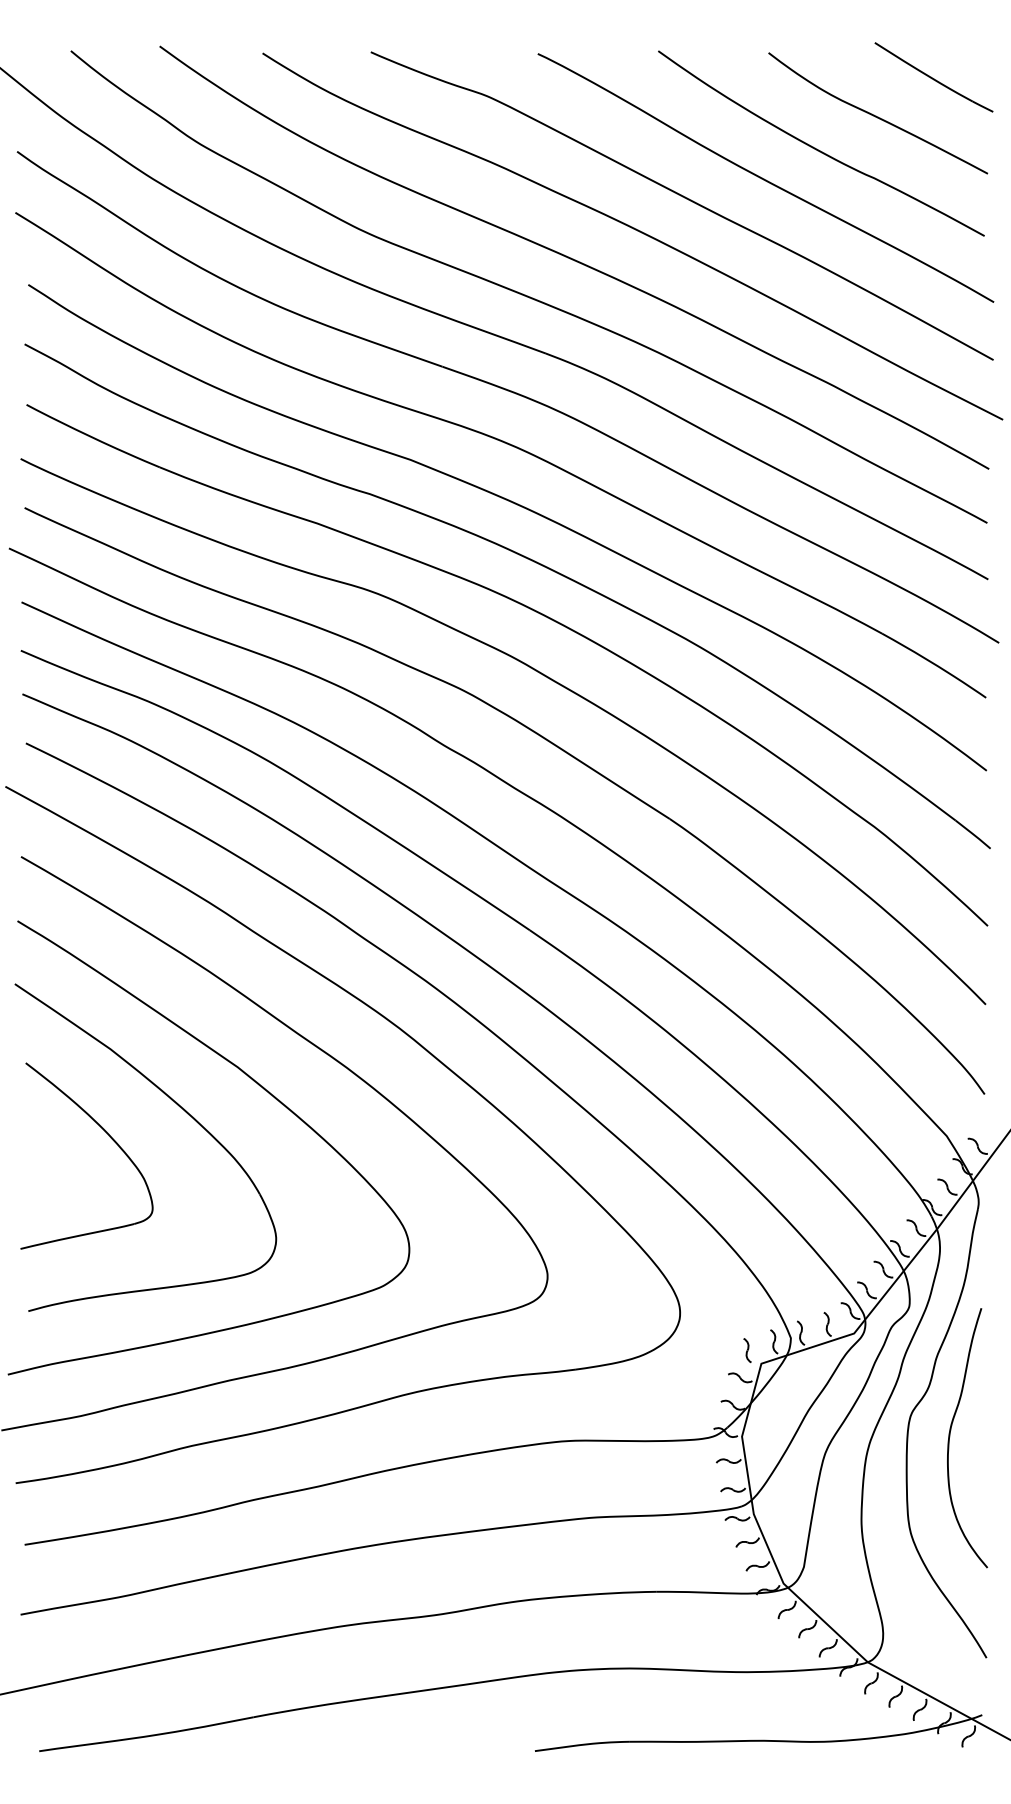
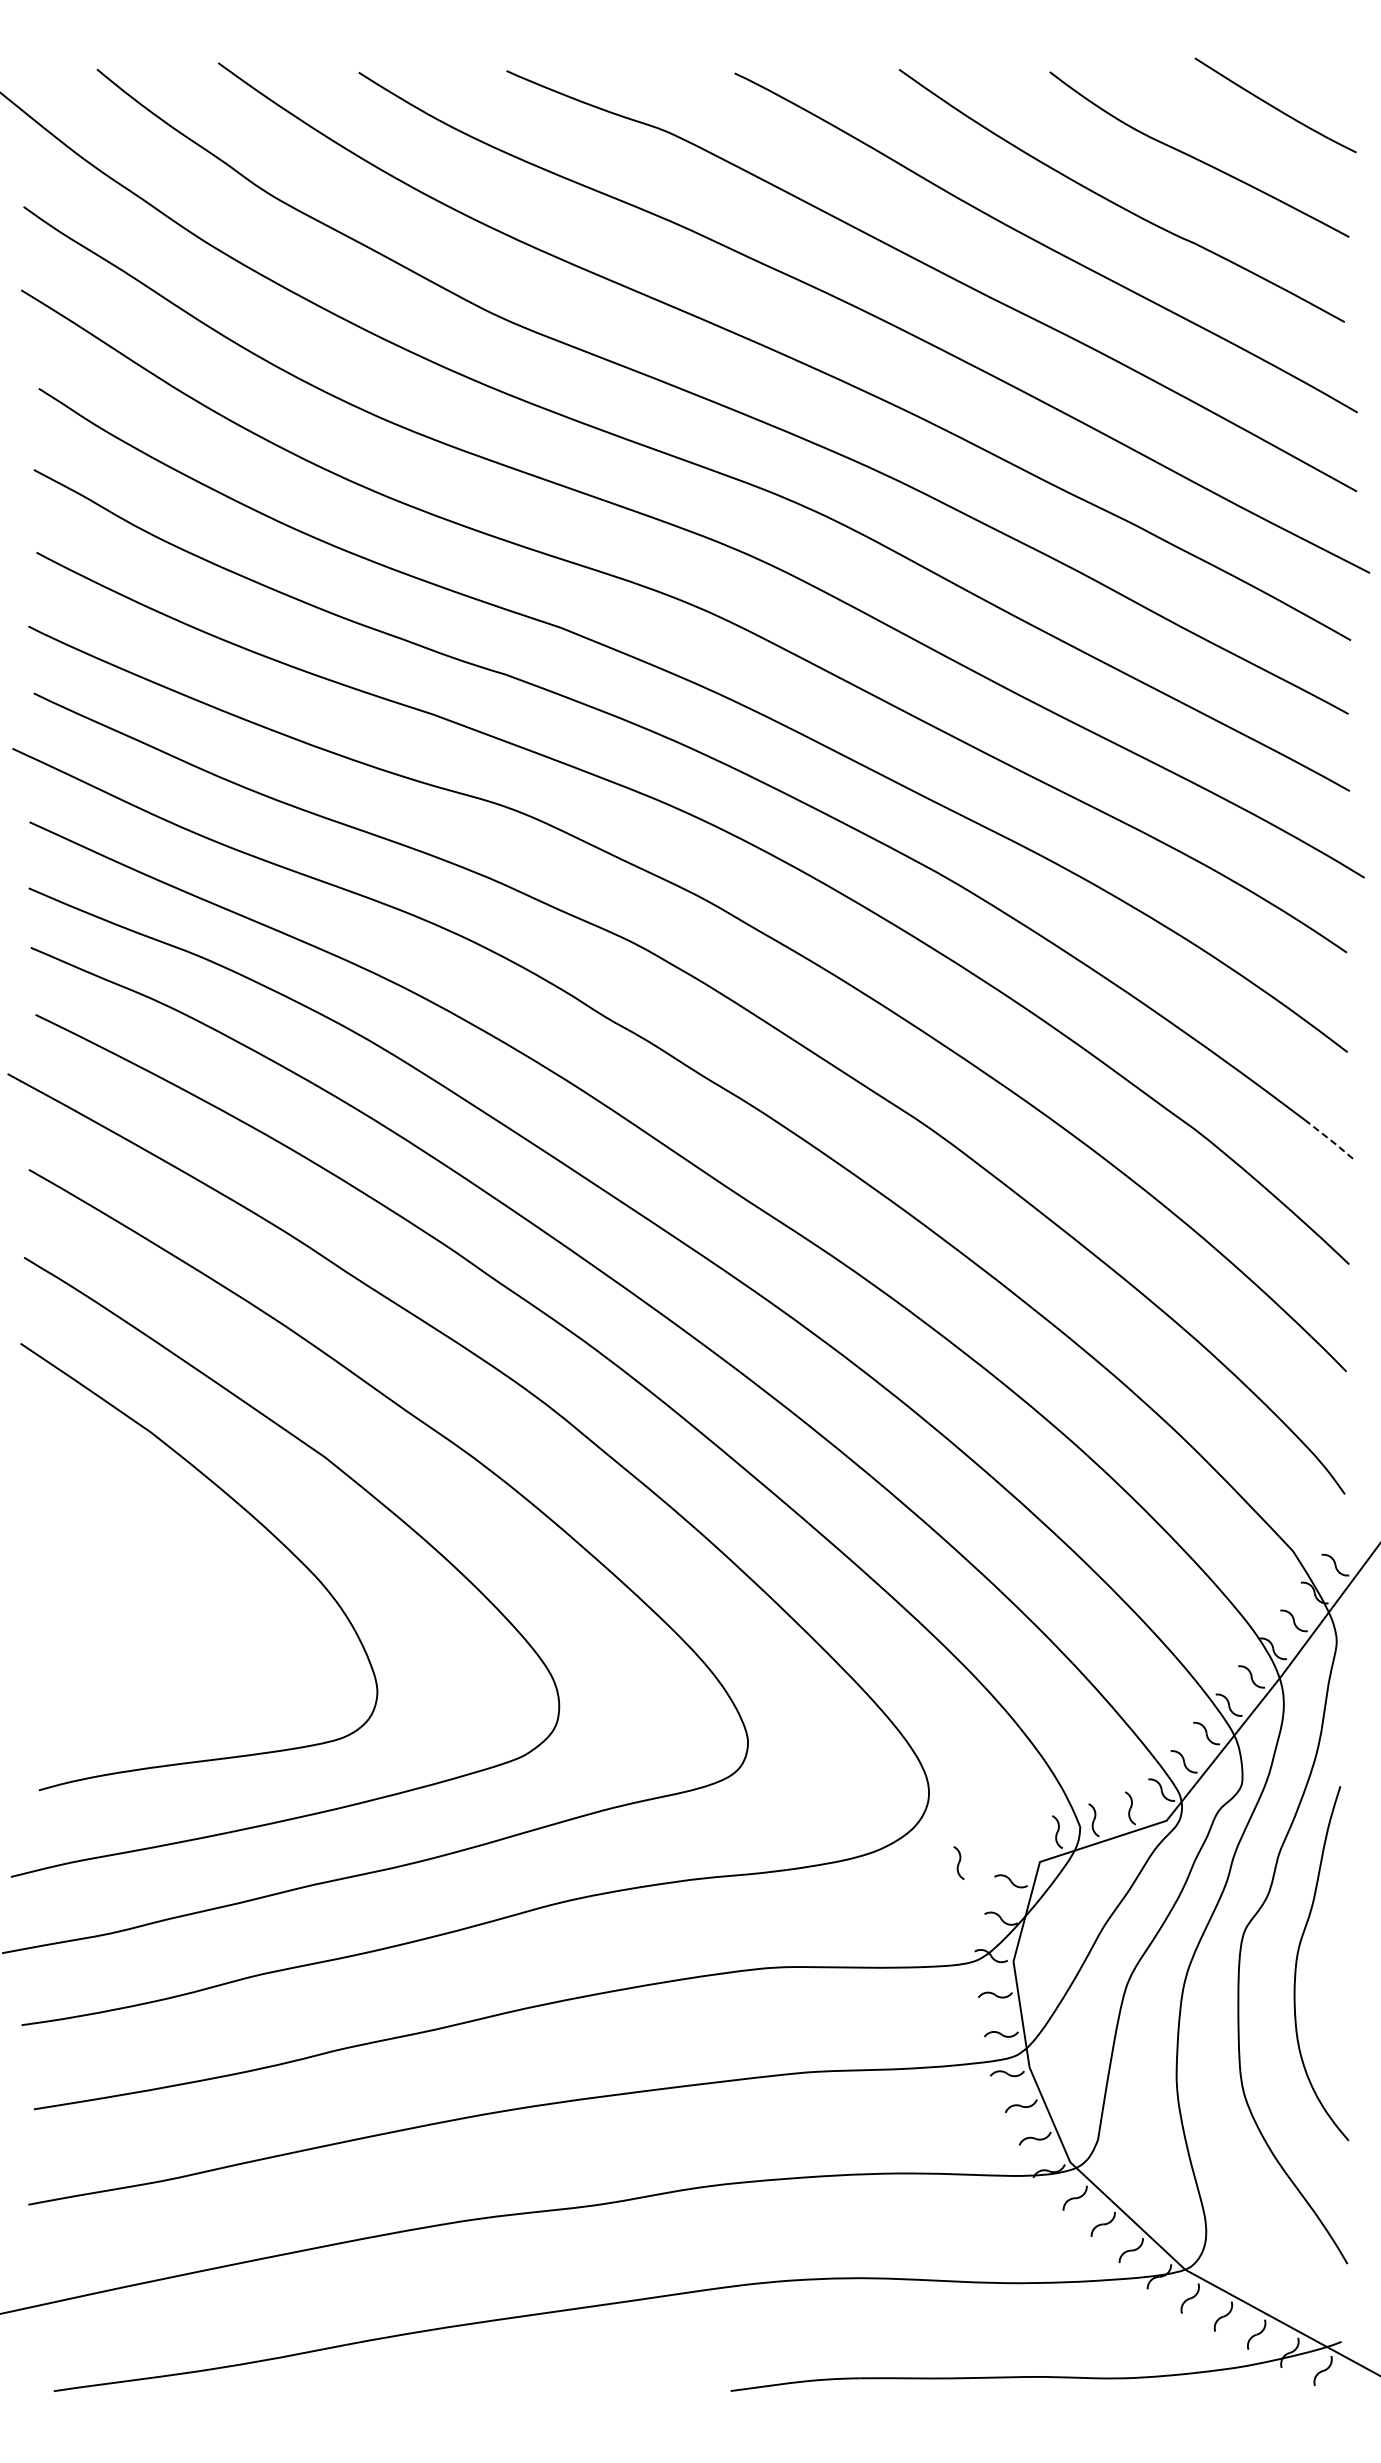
line: (973, 834) -> (1329, 1139), solid -> dashed
part: (107, 1134) -> (147, 1549), removed
part: (747, 1350) -> (958, 1862), moved

